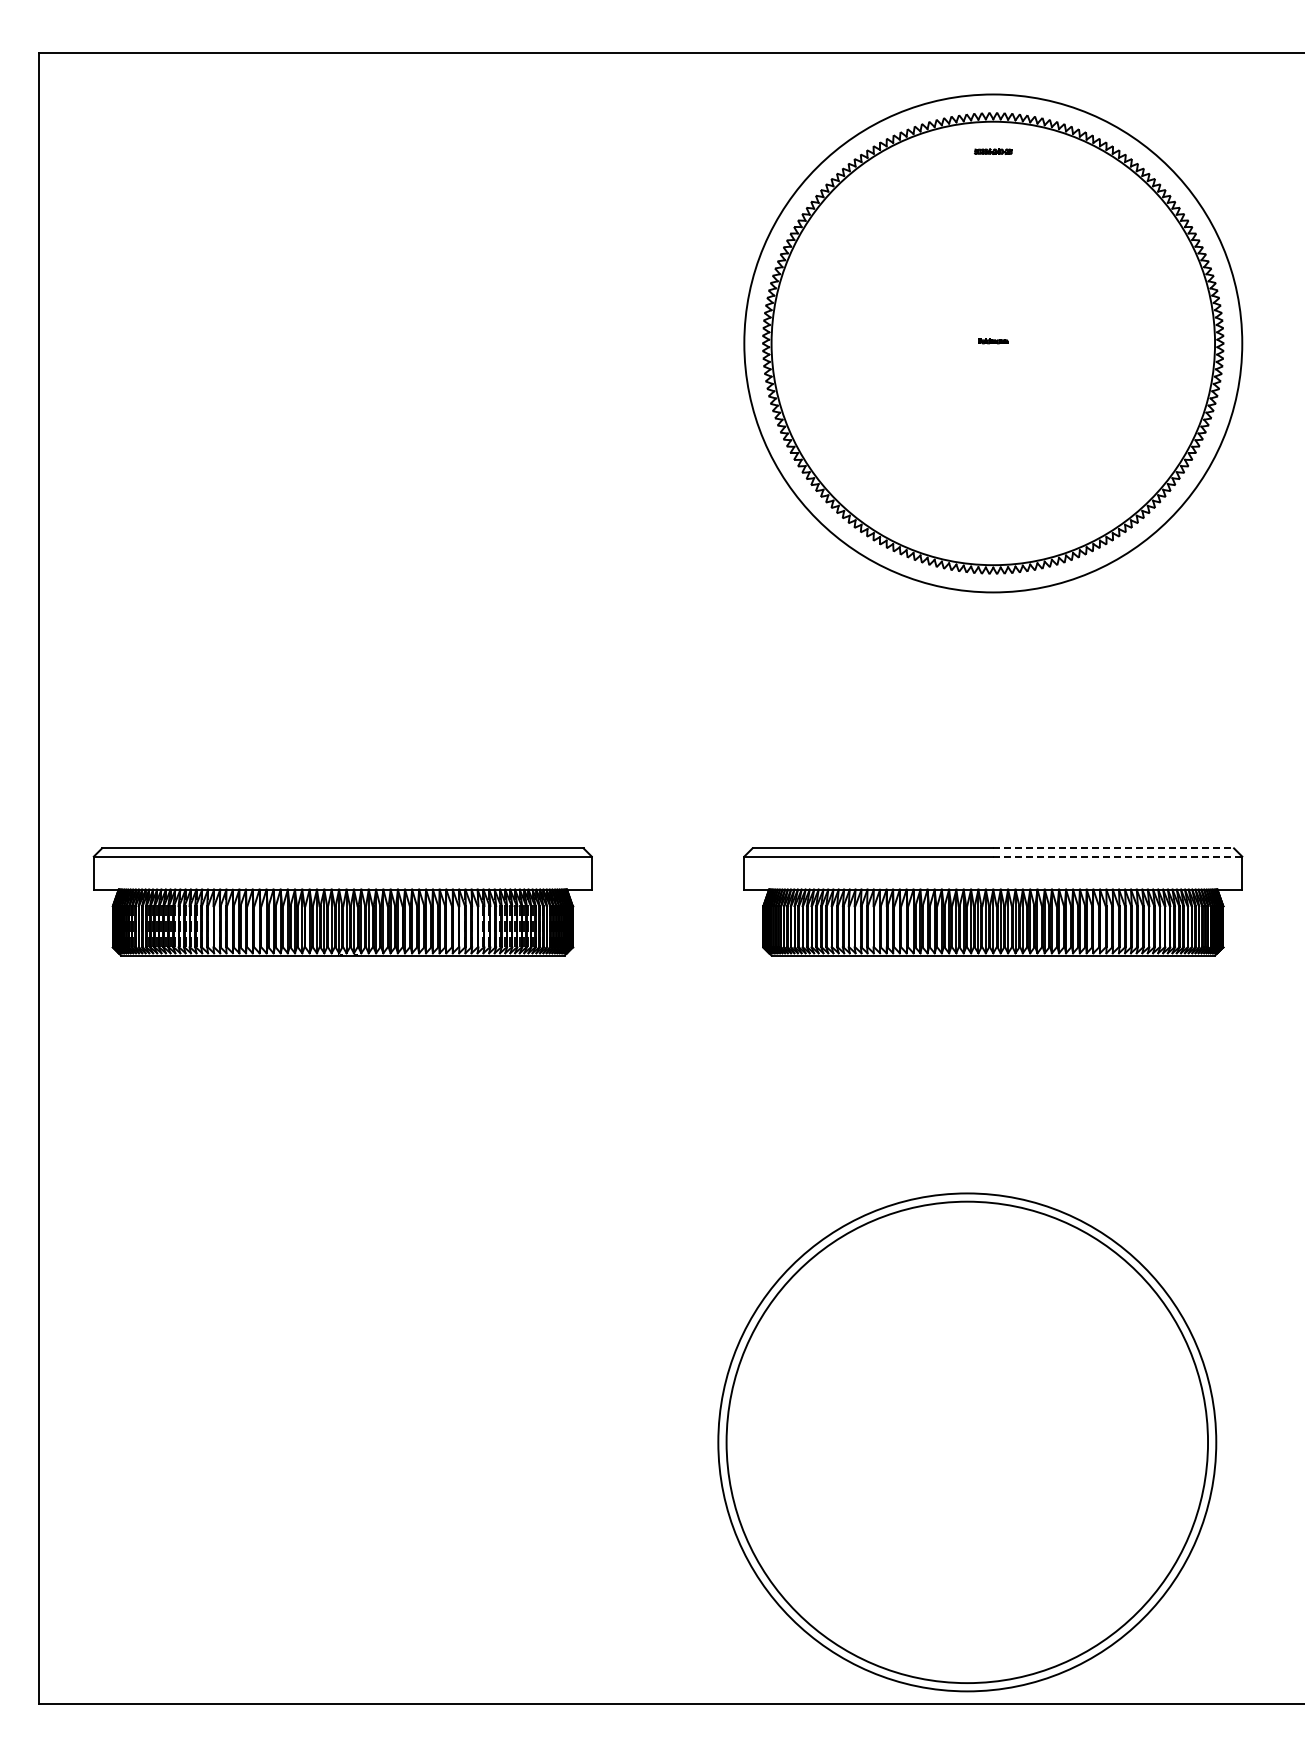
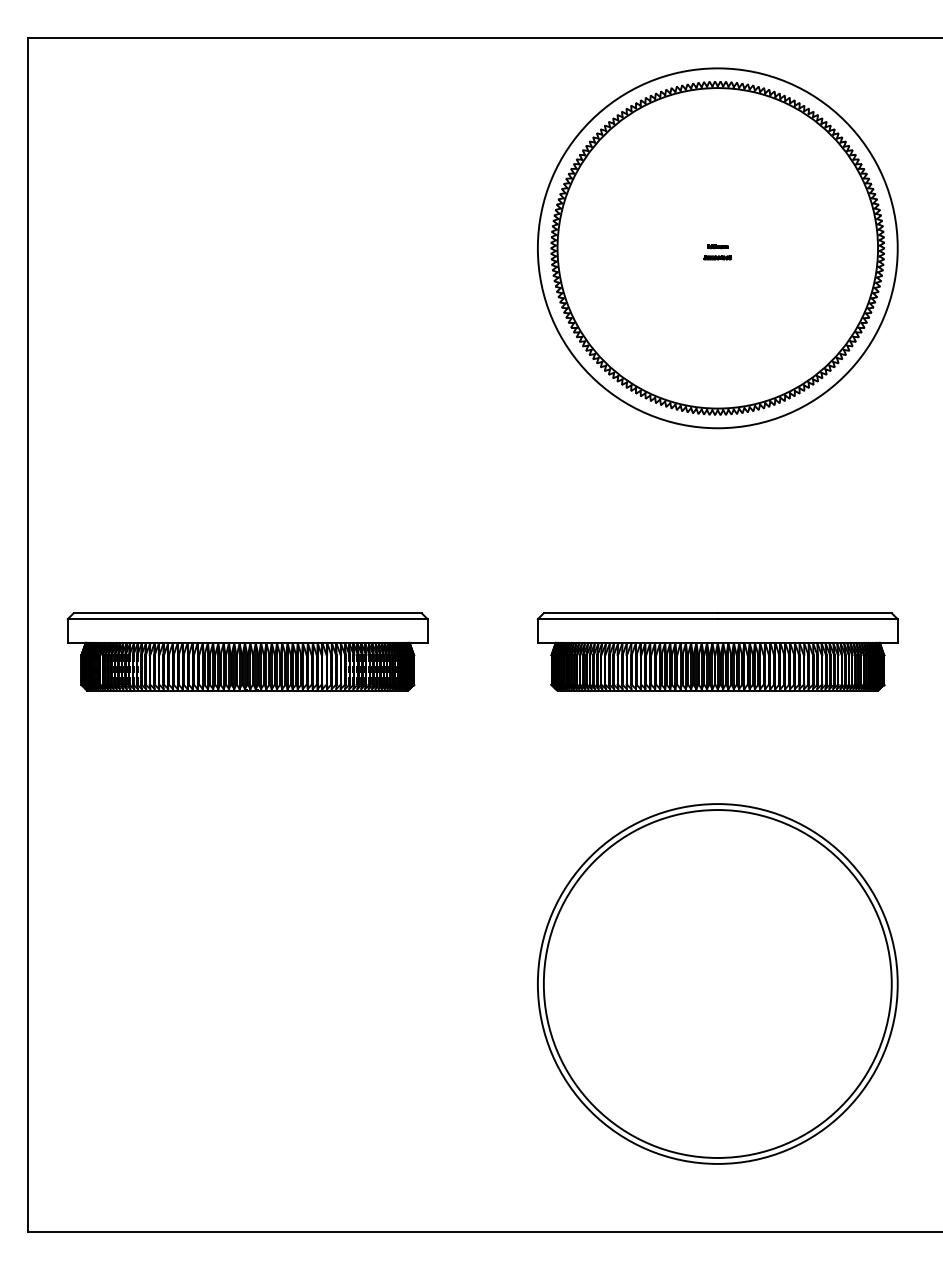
part: (993, 151) -> (717, 257), moved
line: (1114, 848) -> (805, 613), dashed -> solid
line: (1117, 856) -> (807, 619), dashed -> solid
part: (967, 1442) -> (717, 984), moved

